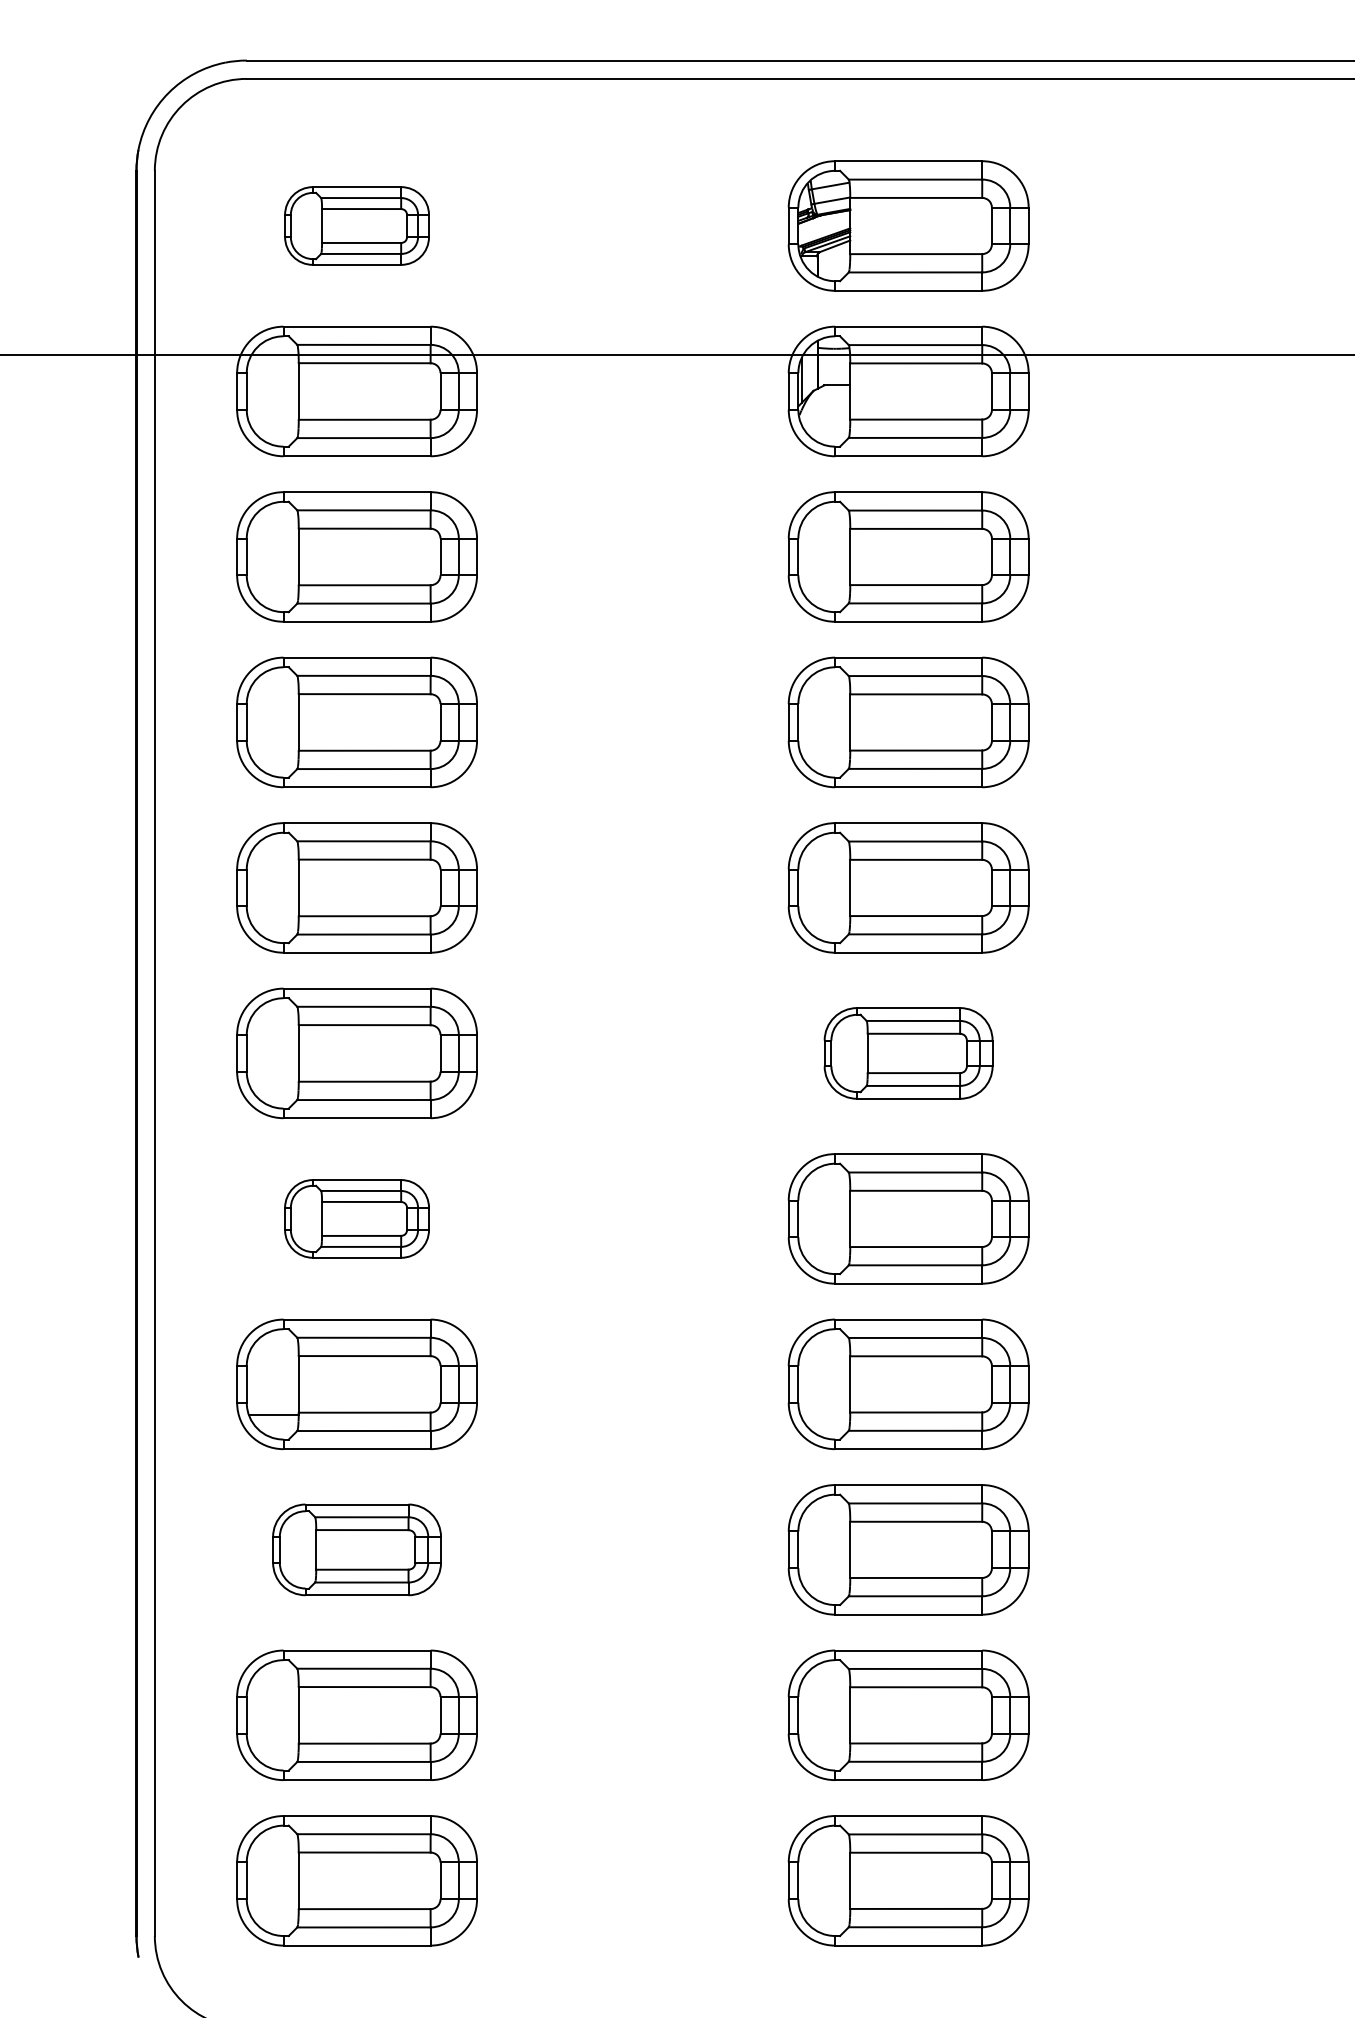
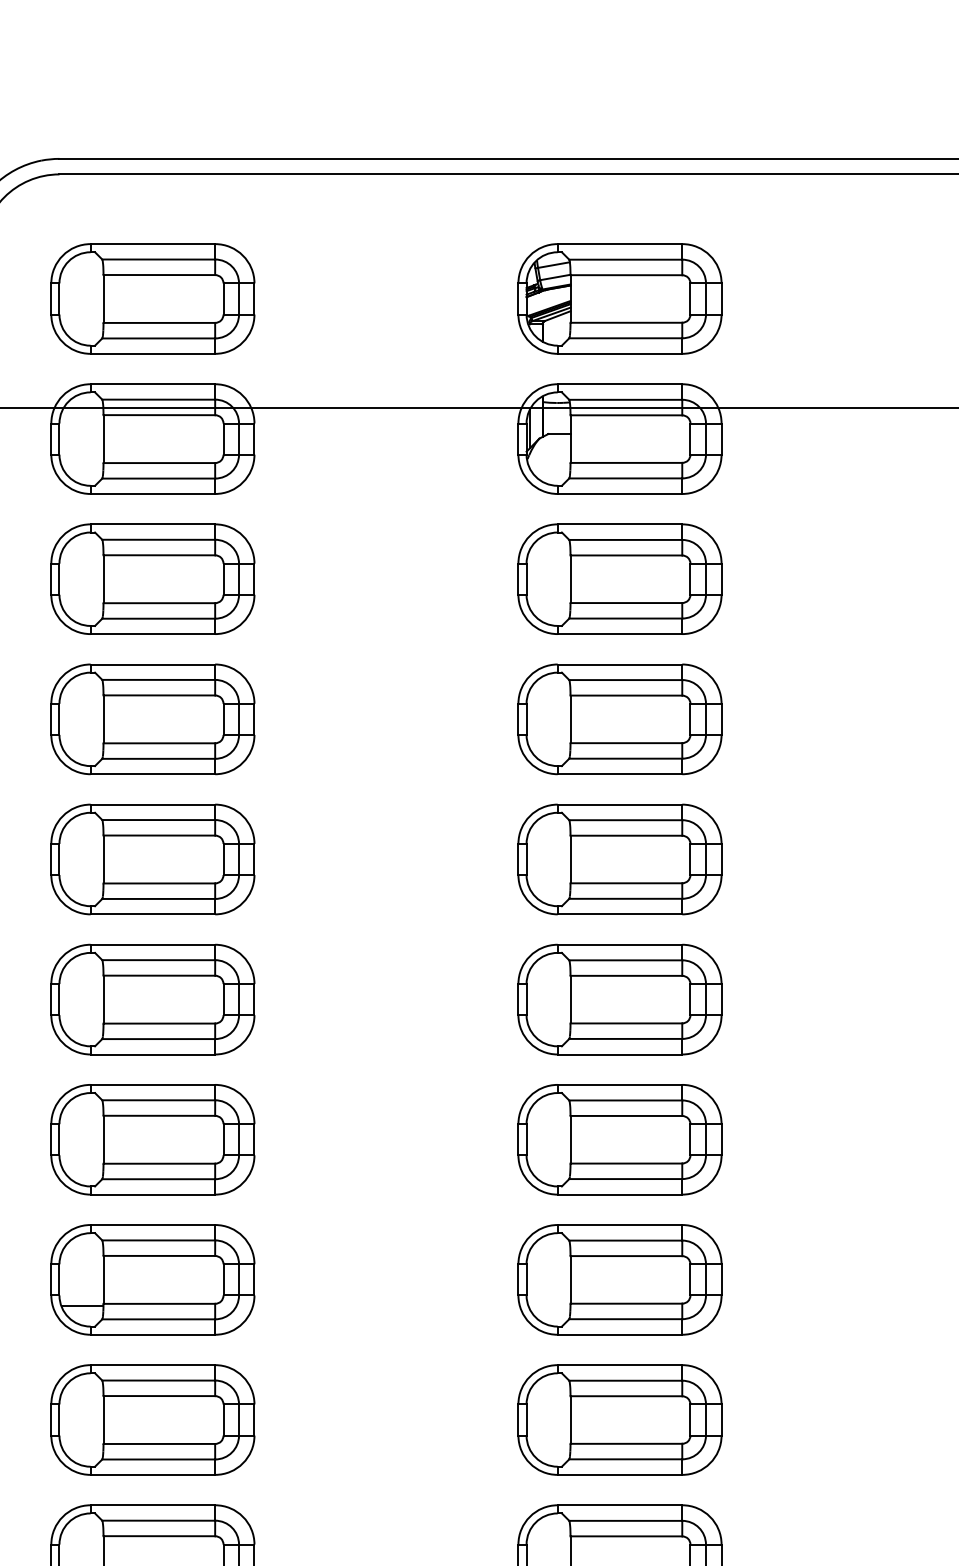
part: (356, 225) -> (152, 298), size x1.67
part: (908, 1053) -> (619, 999), size x1.43
part: (356, 1218) -> (152, 1139), size x1.67
part: (356, 1549) -> (152, 1419), size x1.43

